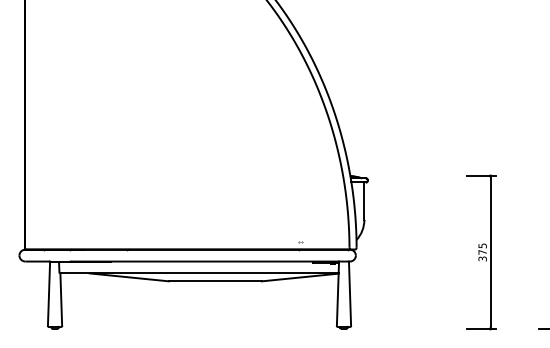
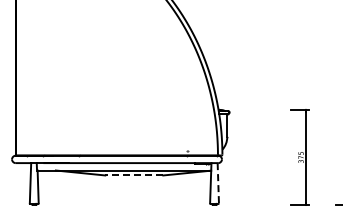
line: (214, 281) -> (133, 175), solid -> dashed
line: (350, 294) -> (218, 183), solid -> dashed

